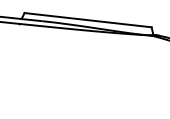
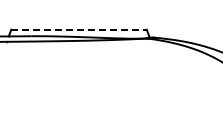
line: (88, 19) -> (79, 29), solid -> dashed

